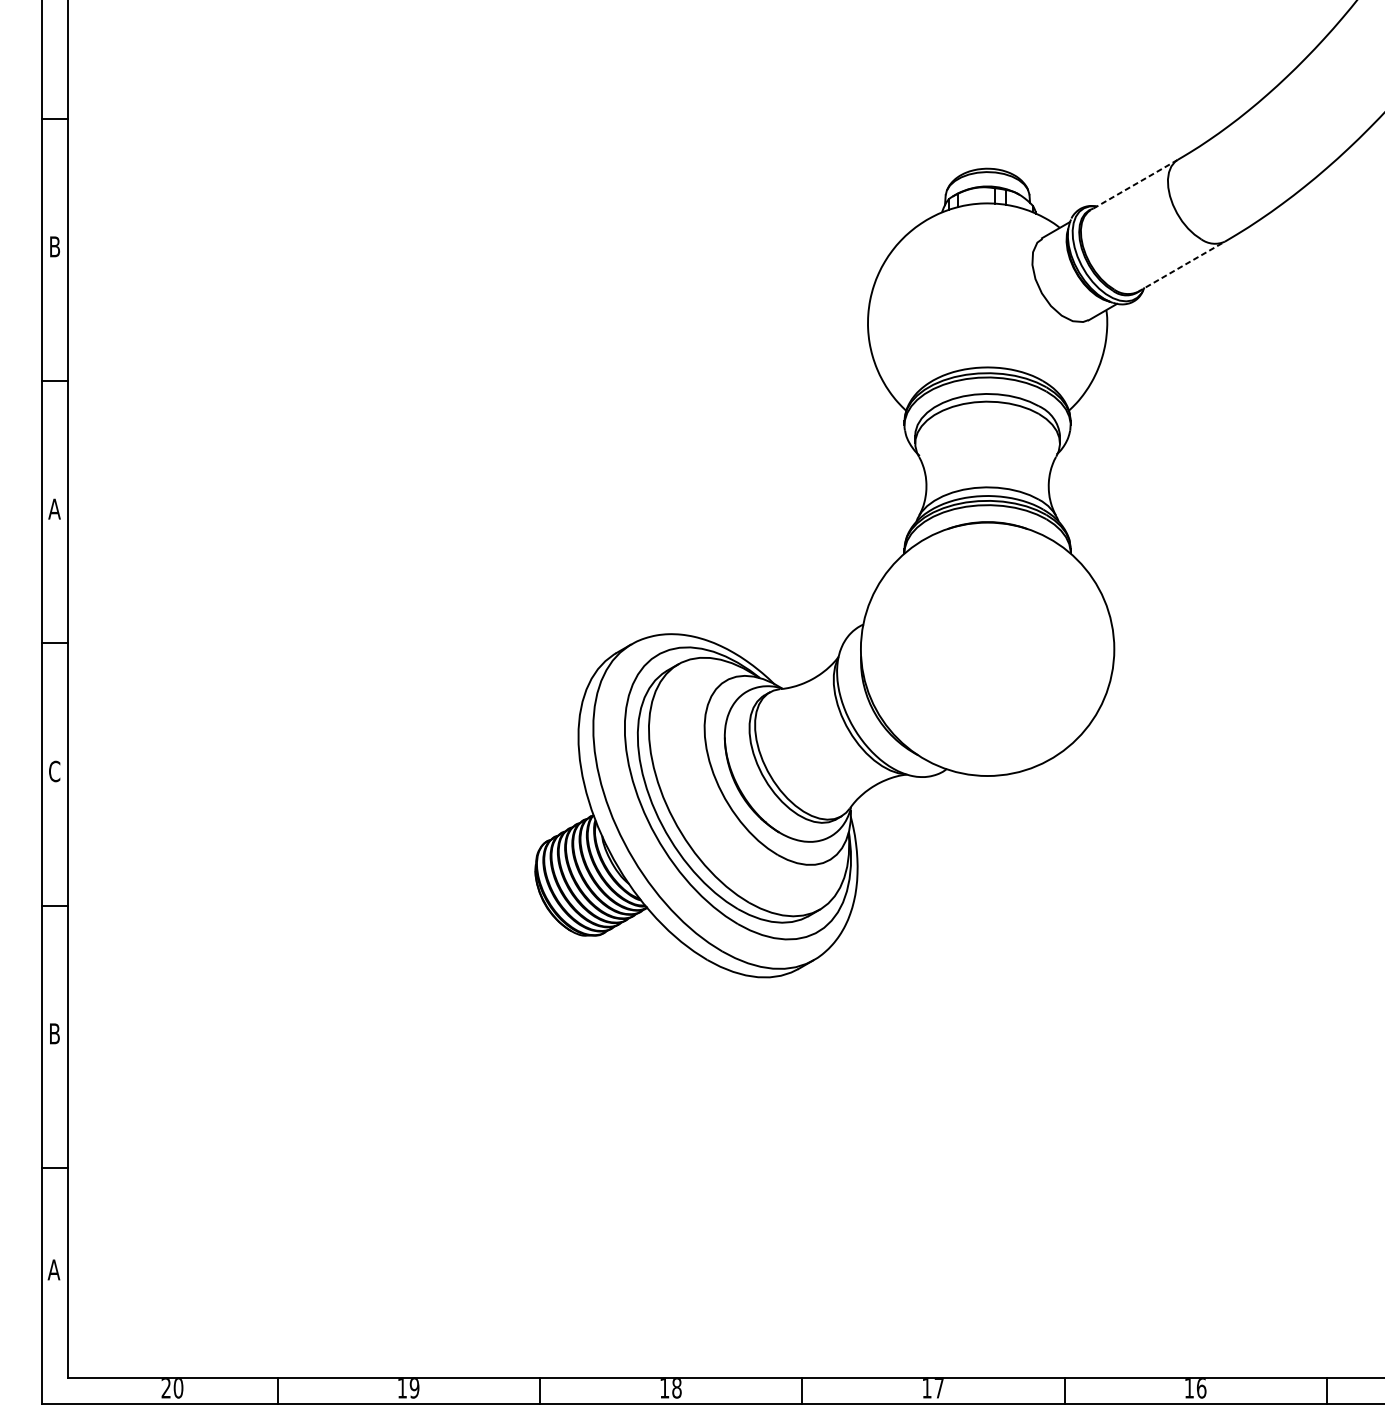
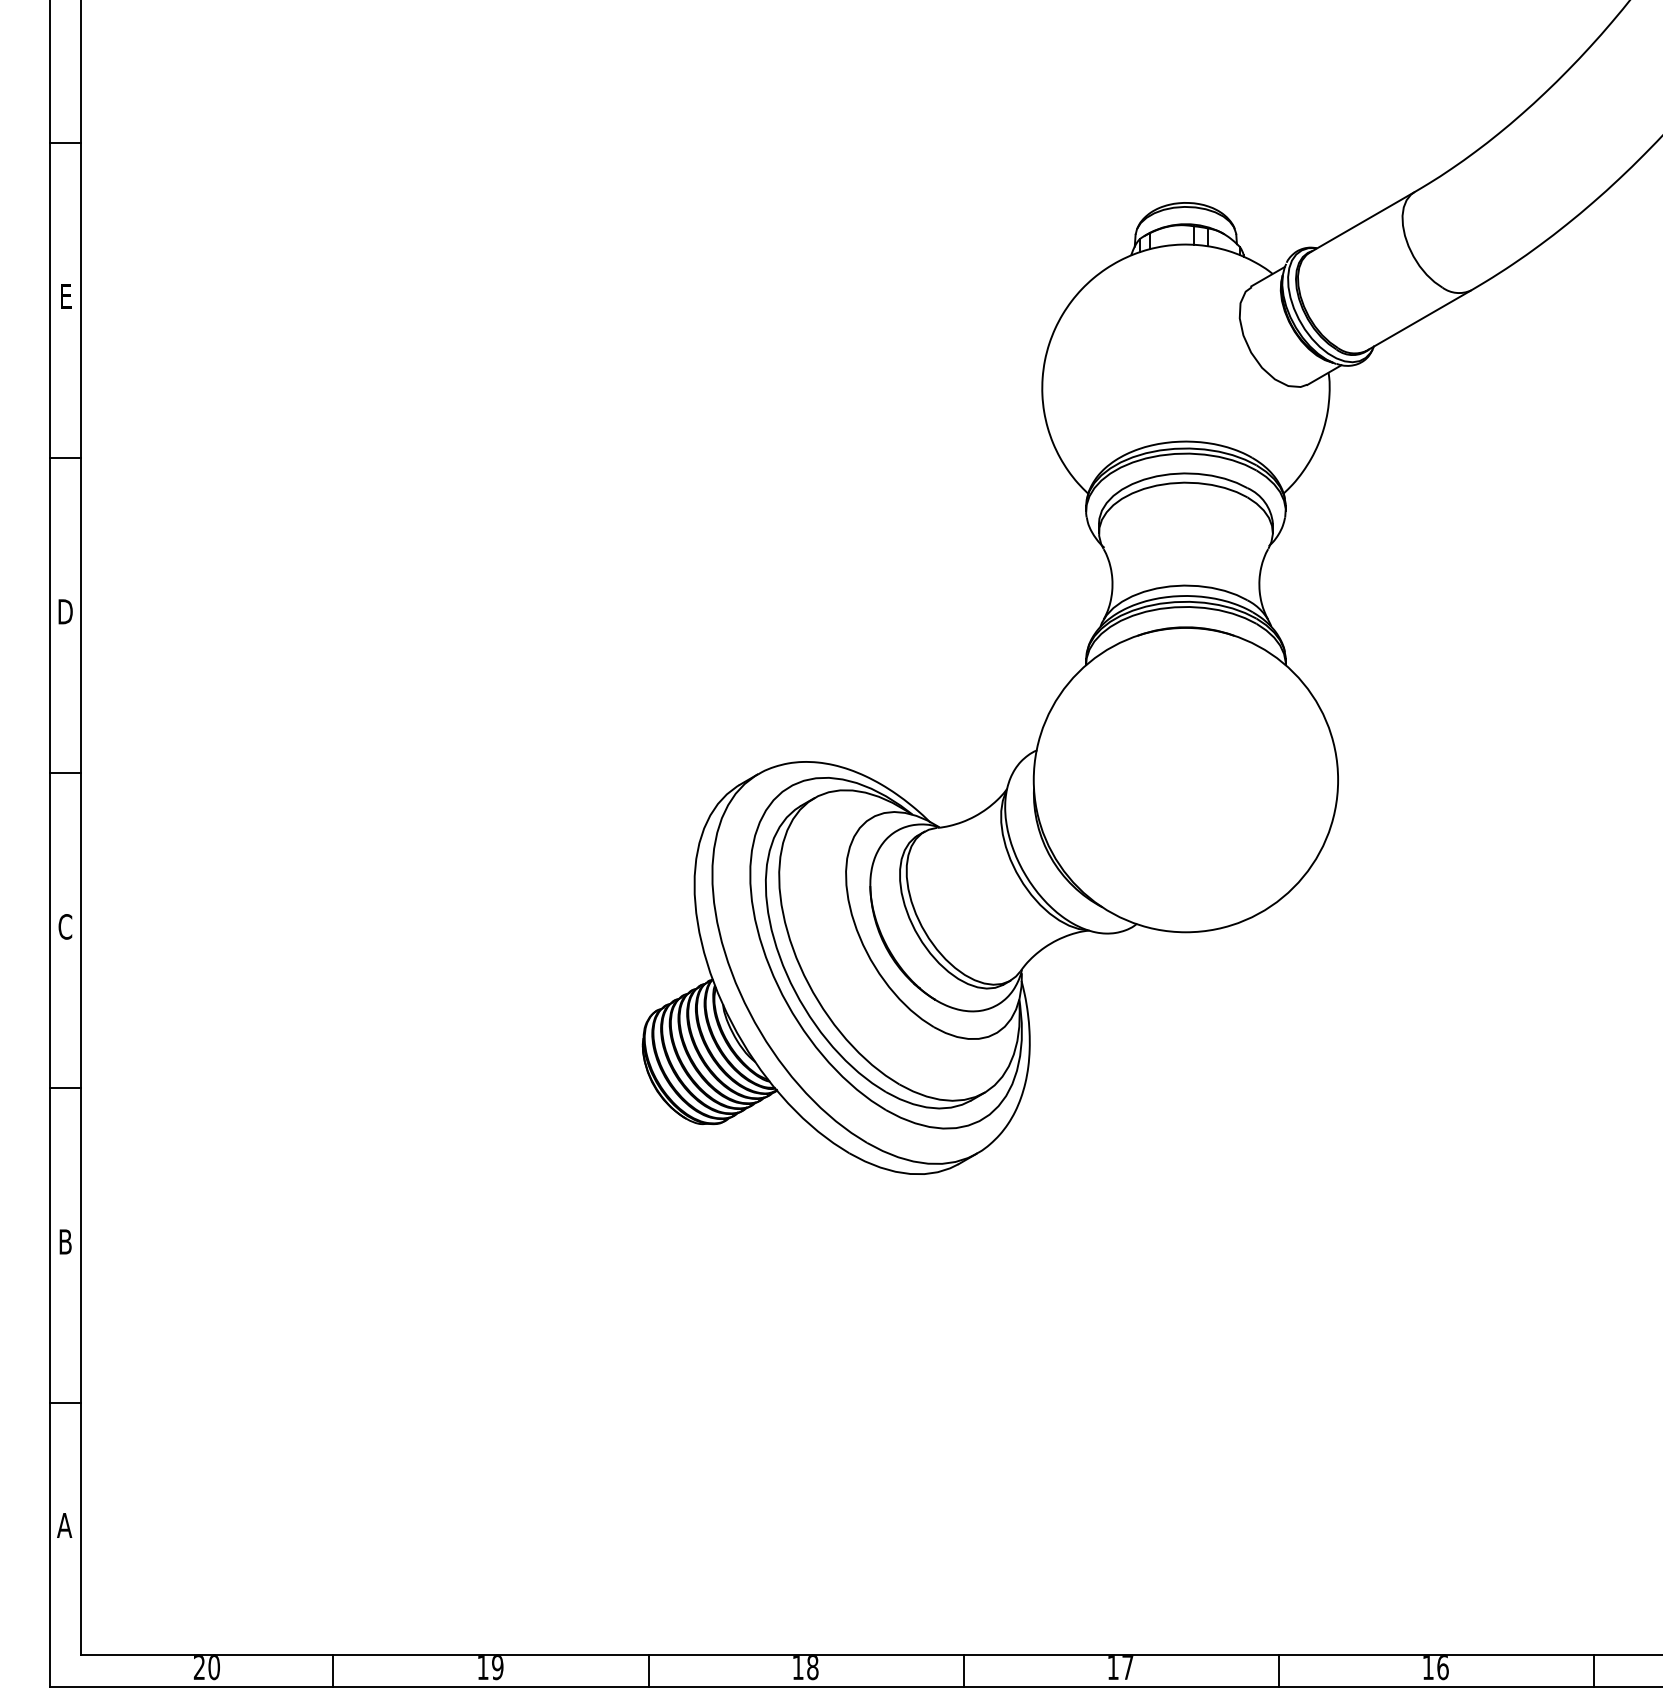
line: (1133, 185) -> (1361, 222), dashed -> solid
text: (54, 246) -> (65, 296), B -> E
line: (1182, 266) -> (1419, 320), dashed -> solid
text: (53, 508) -> (64, 611), A -> D

